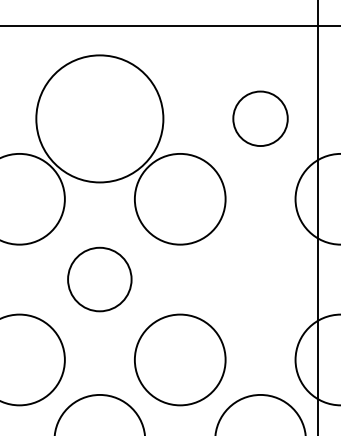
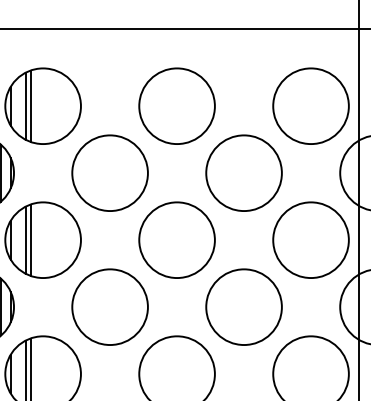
circle: (259, 118) -> (310, 105), size x1.67
circle: (99, 119) -> (176, 106), size x0.71
circle: (99, 278) -> (176, 239), size x1.43
circle: (259, 278) -> (310, 239), added

